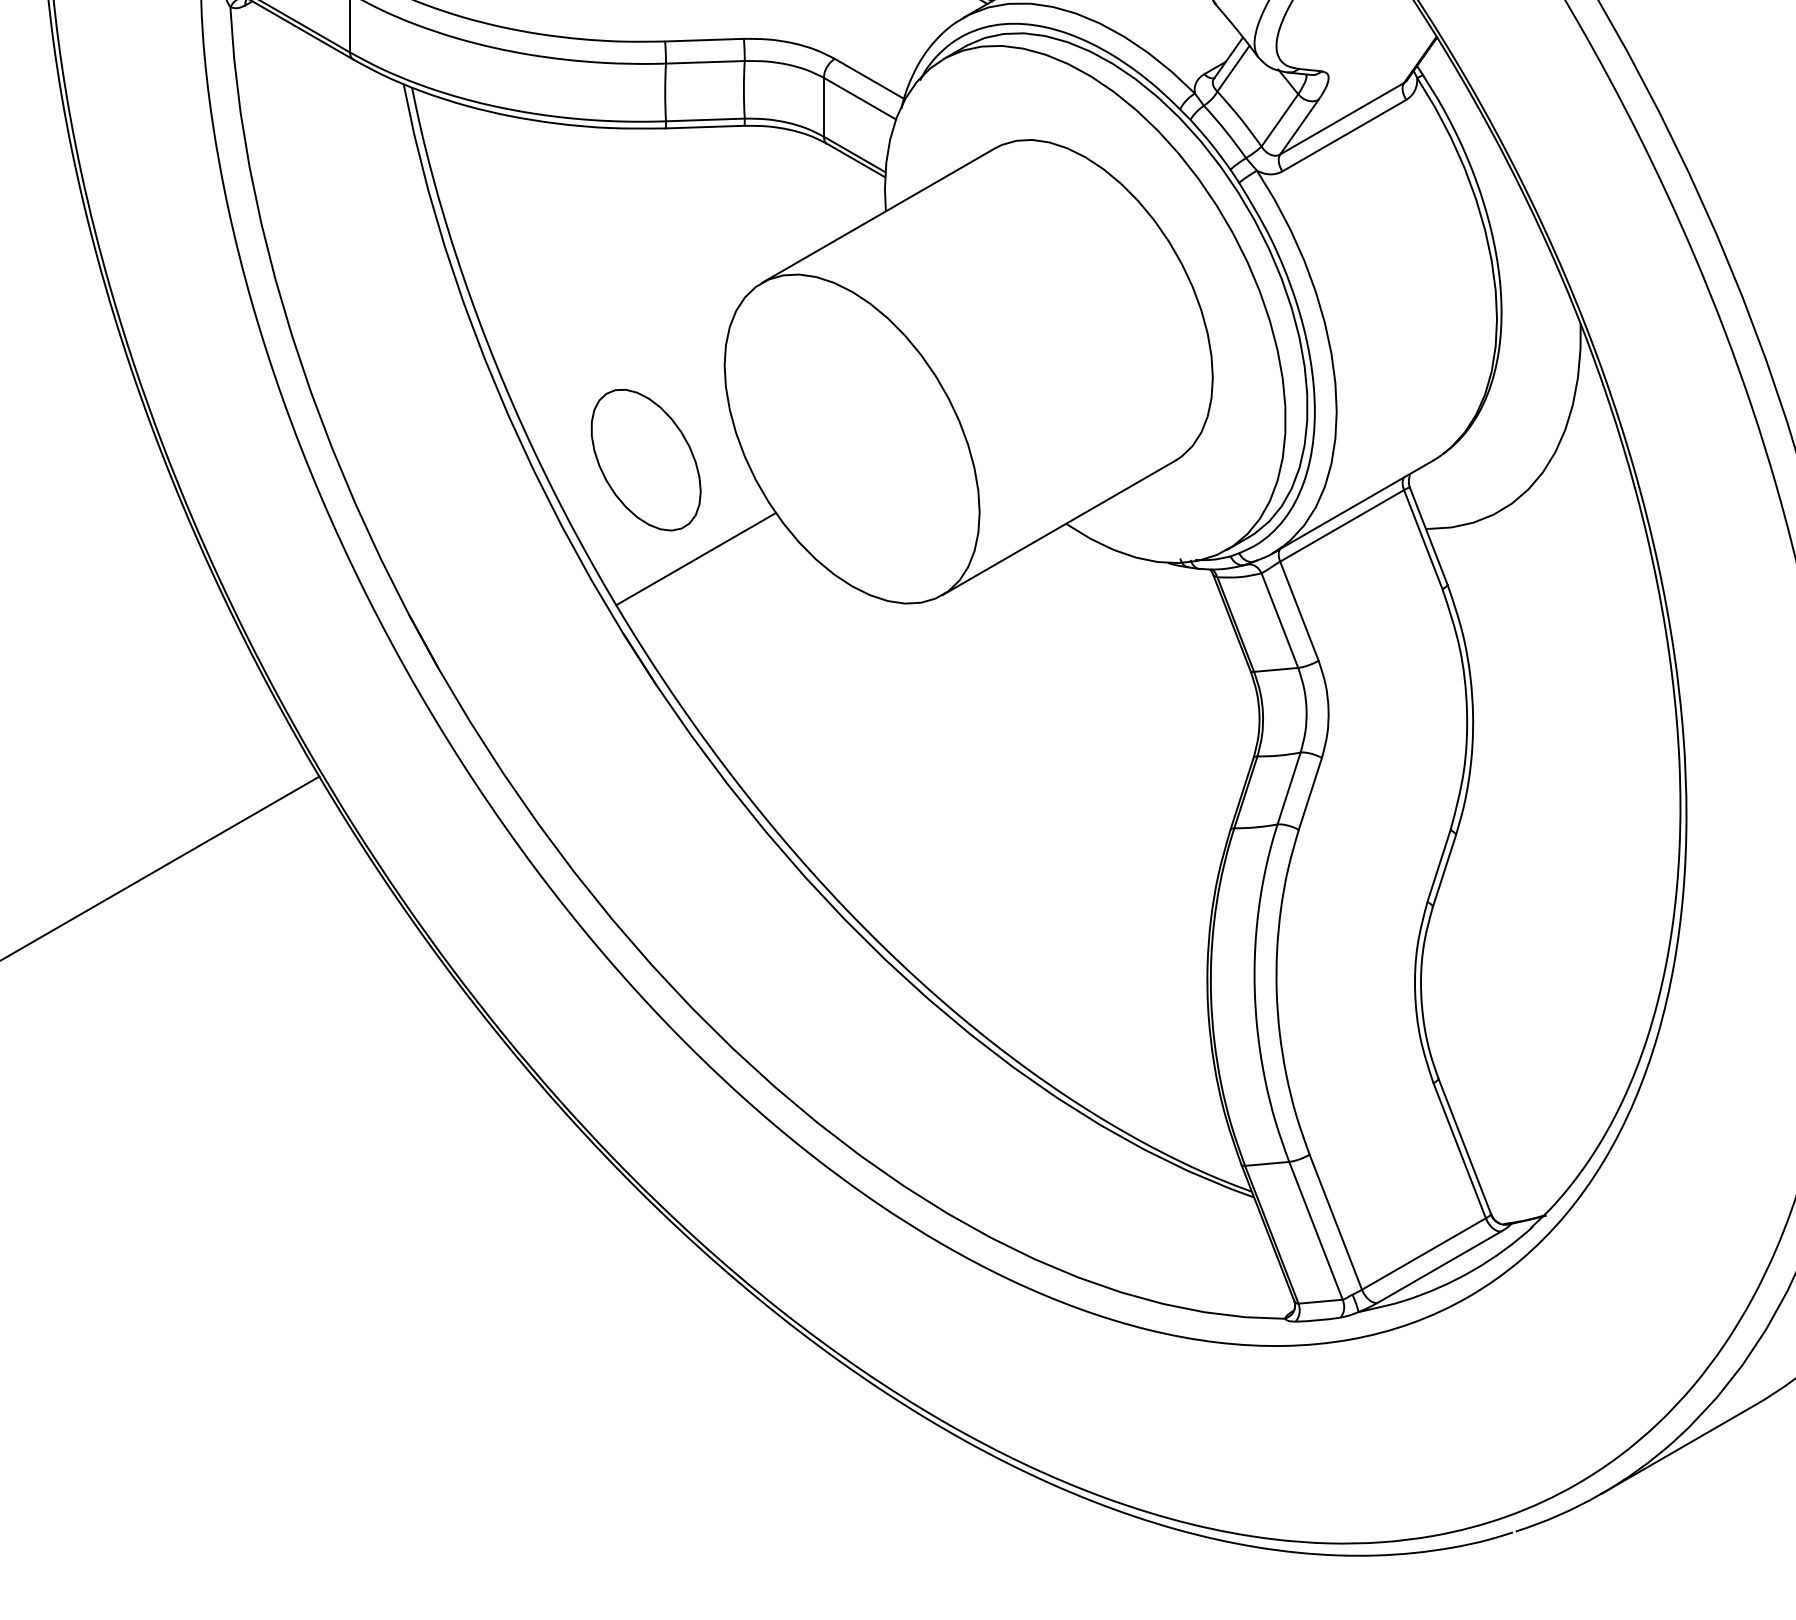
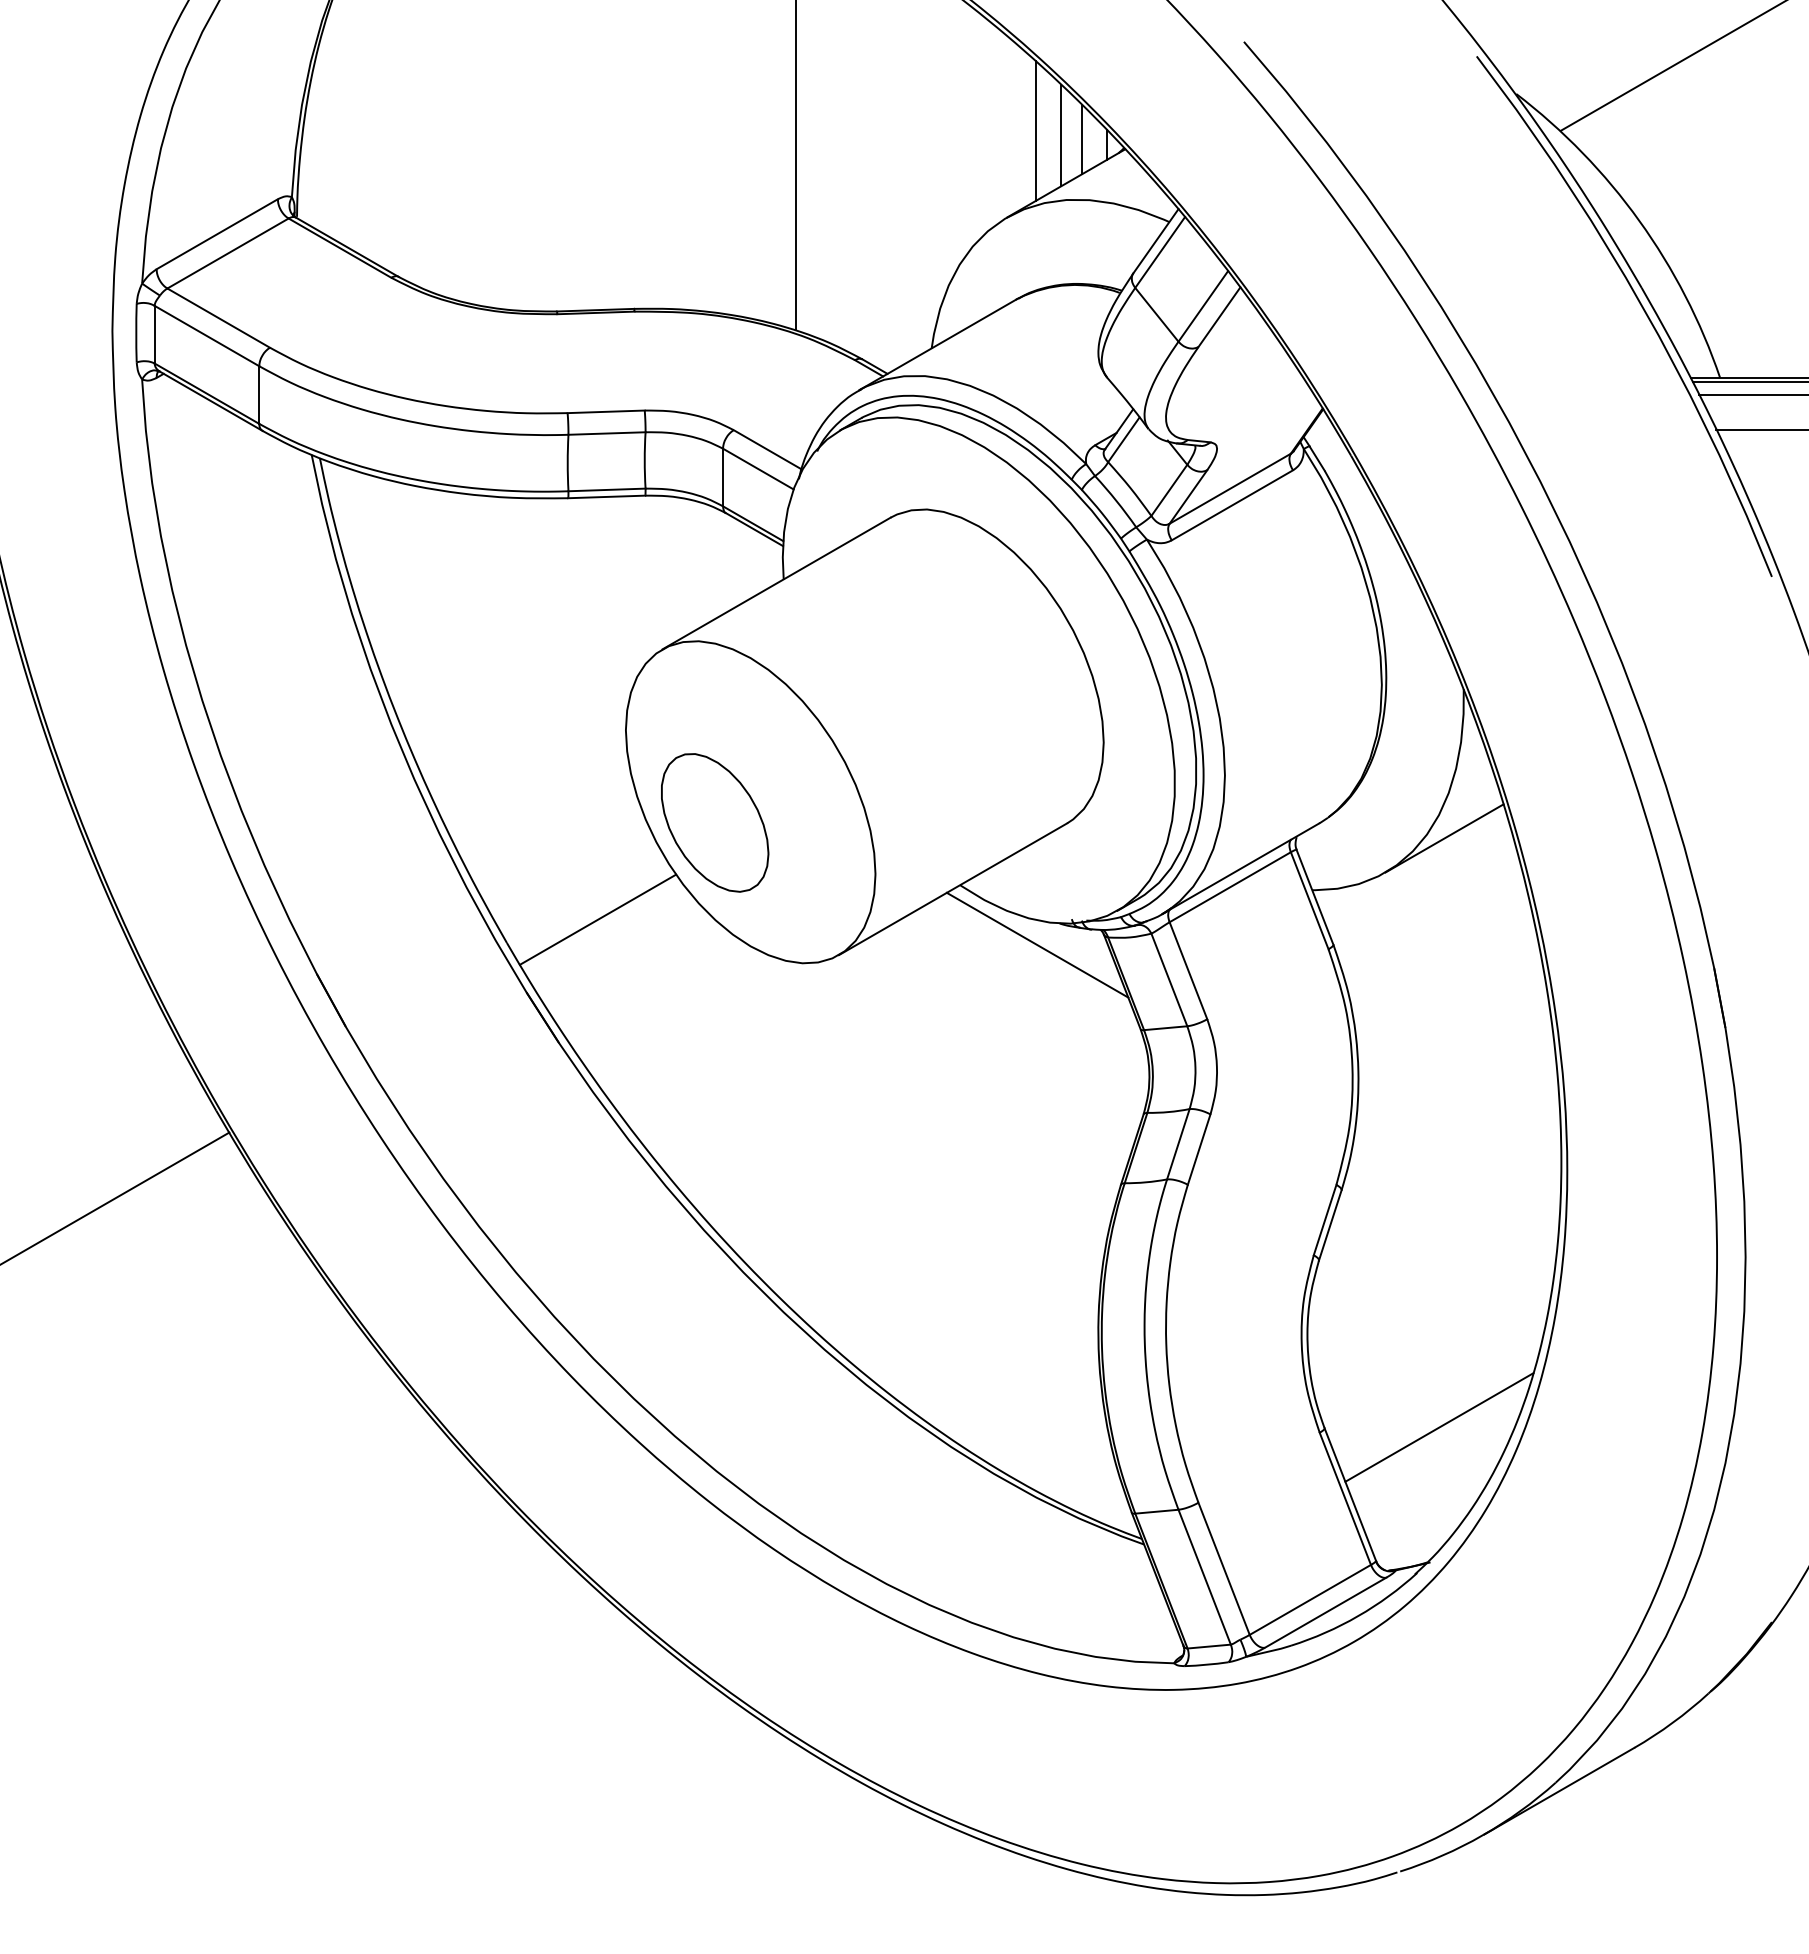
part: (646, 459) -> (715, 822), moved
line: (1561, 476) -> (1444, 838), added
line: (1145, 584) -> (1037, 944), added
line: (1555, 1077) -> (1439, 1427), added

